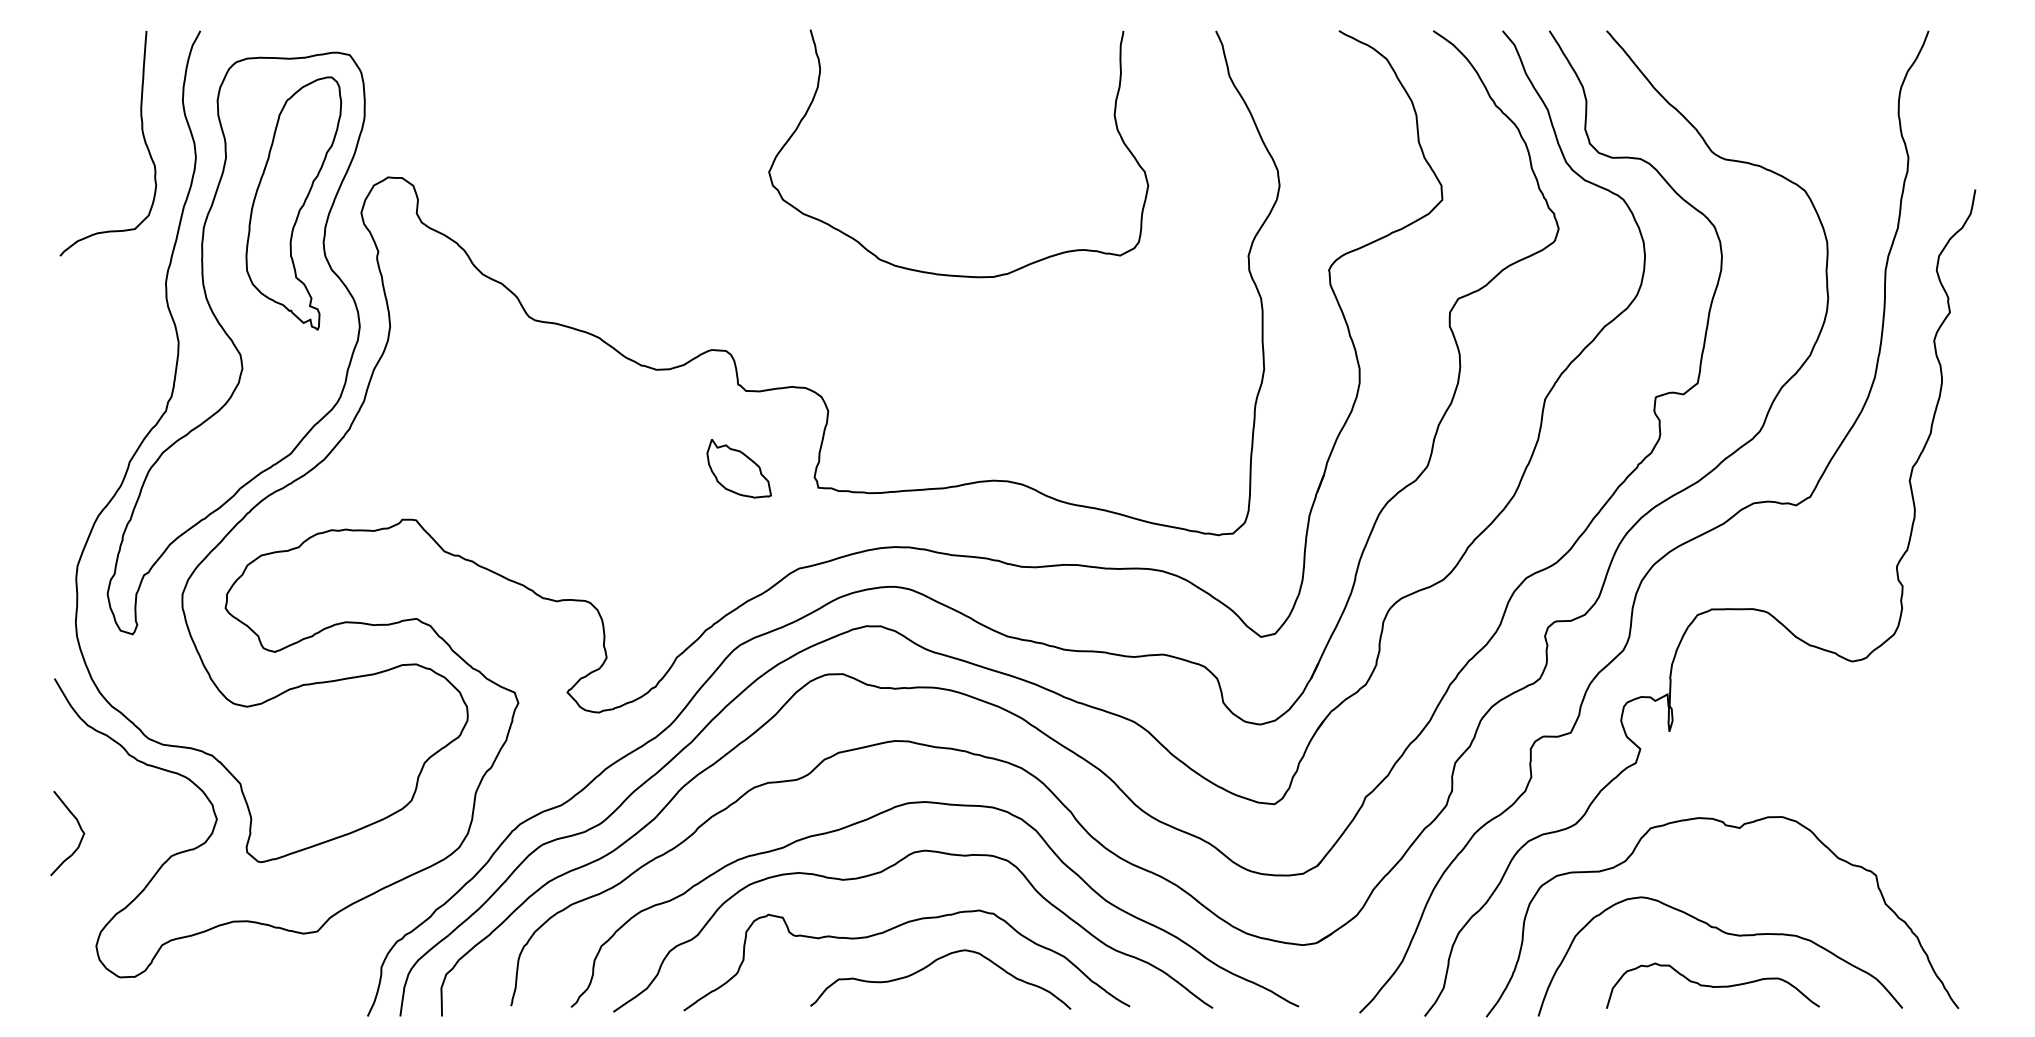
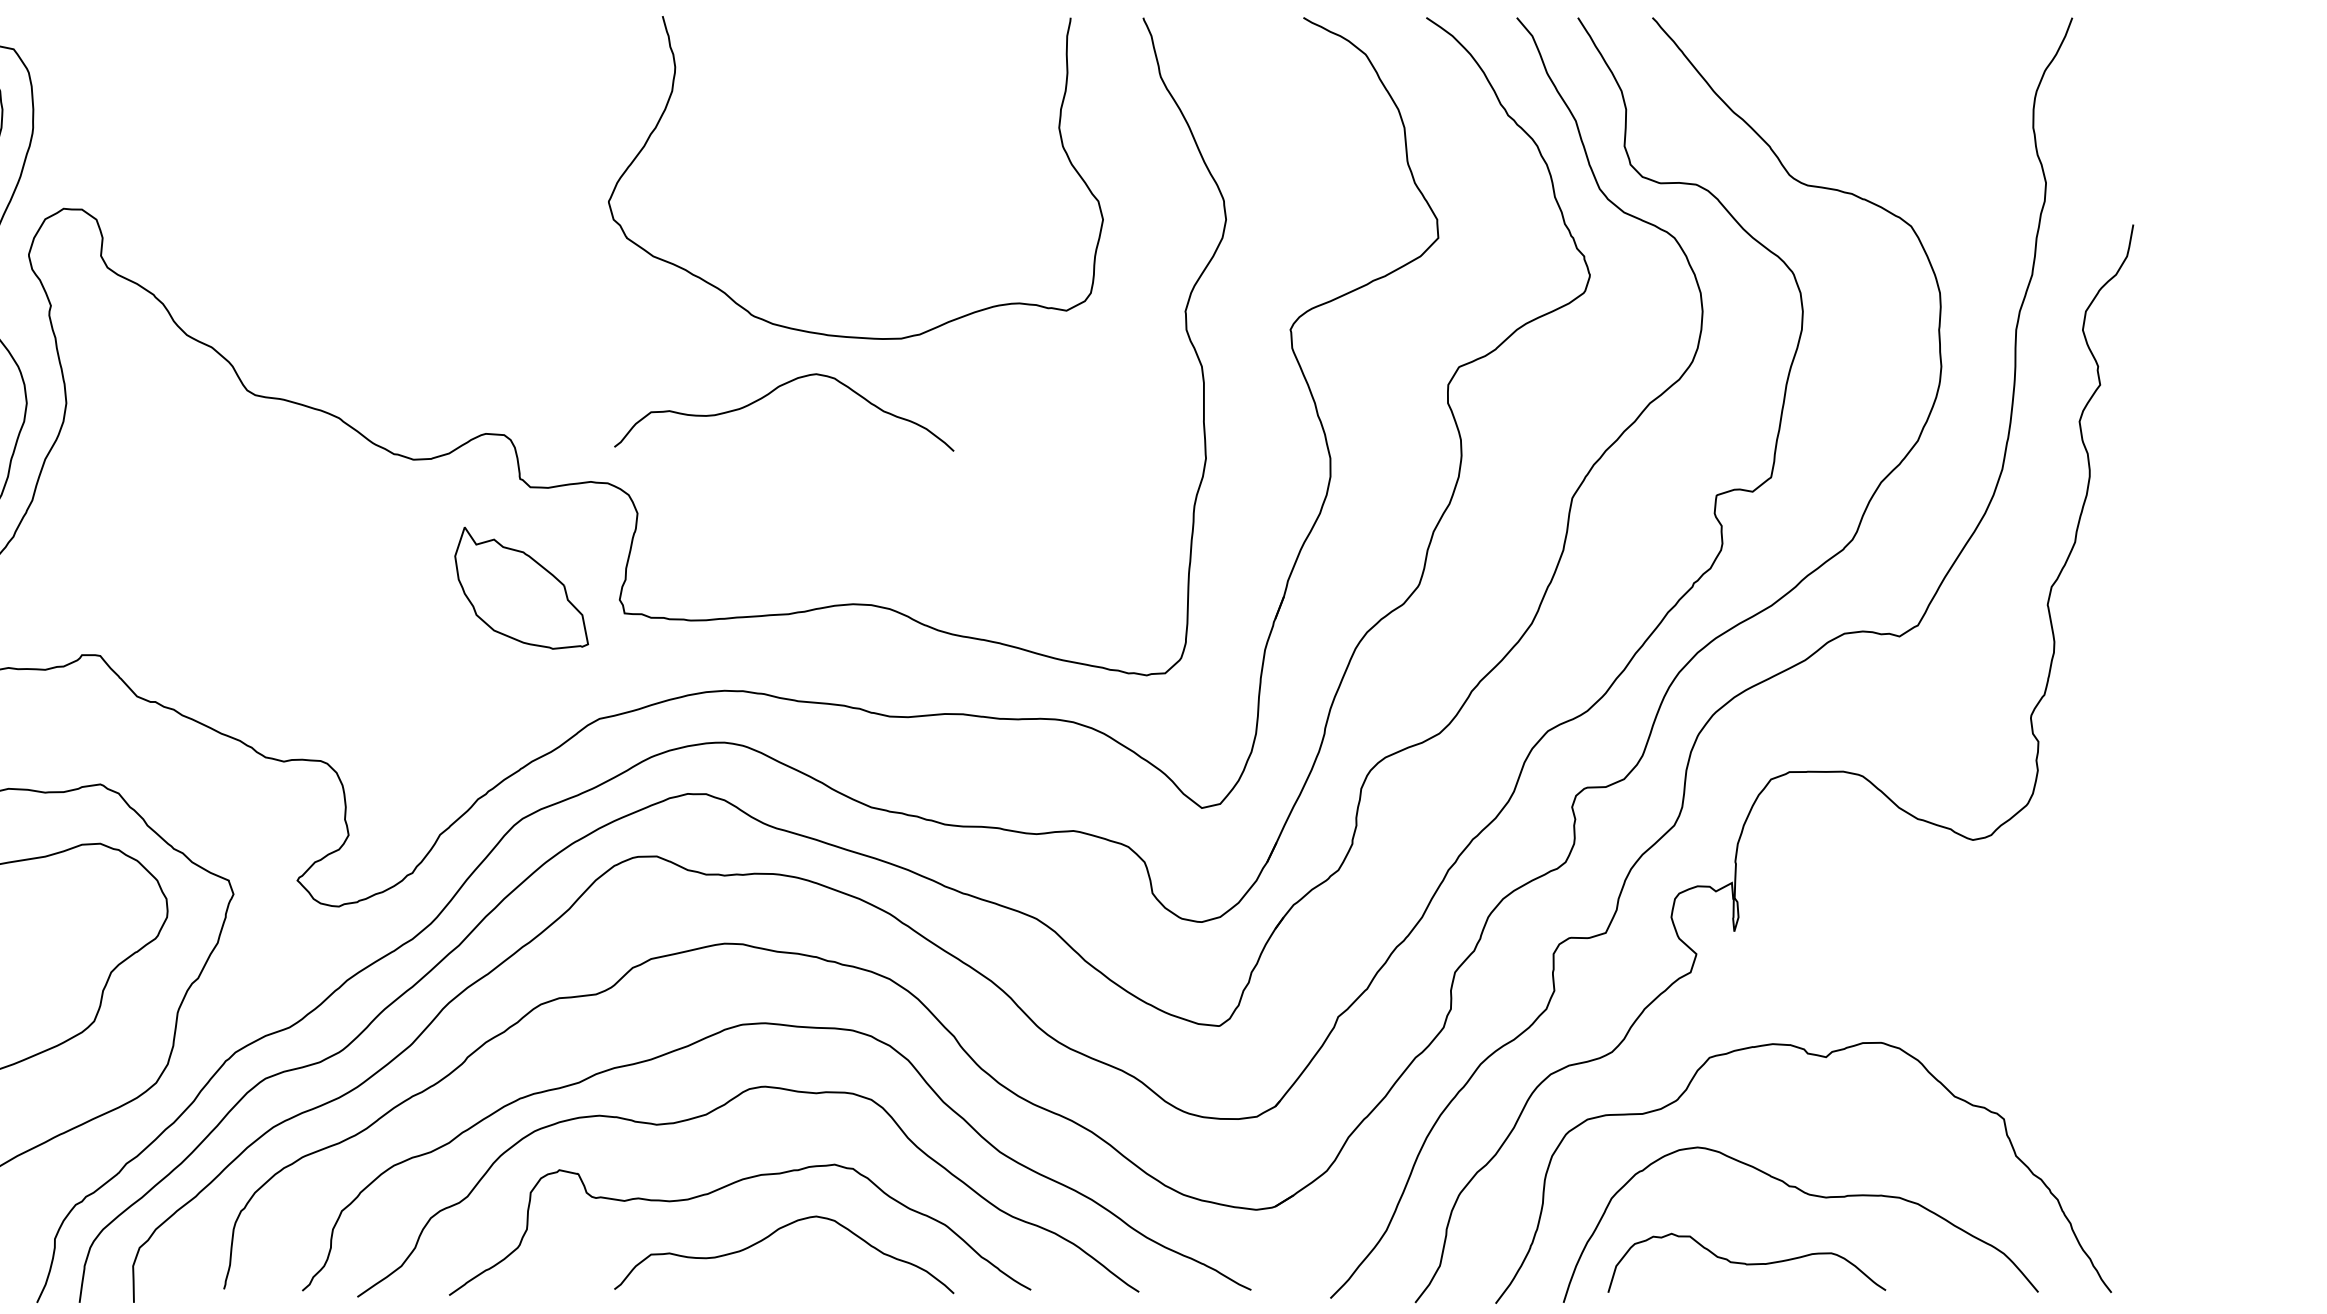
curve: (952, 274) -> (847, 335), moved
curve: (929, 320) -> (769, 395), added
part: (738, 468) -> (520, 588), size x1.6
curve: (1712, 985) -> (1746, 1262), moved

